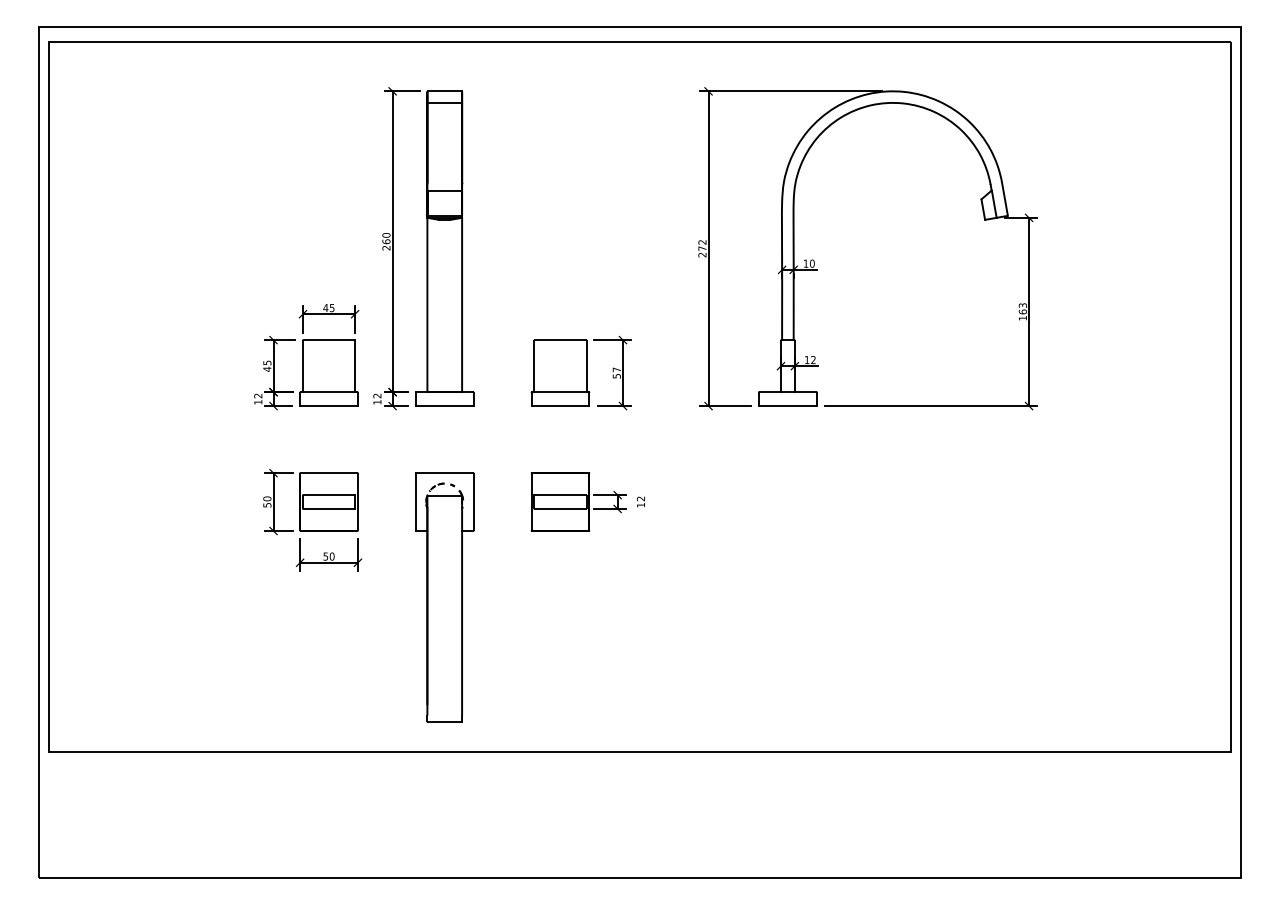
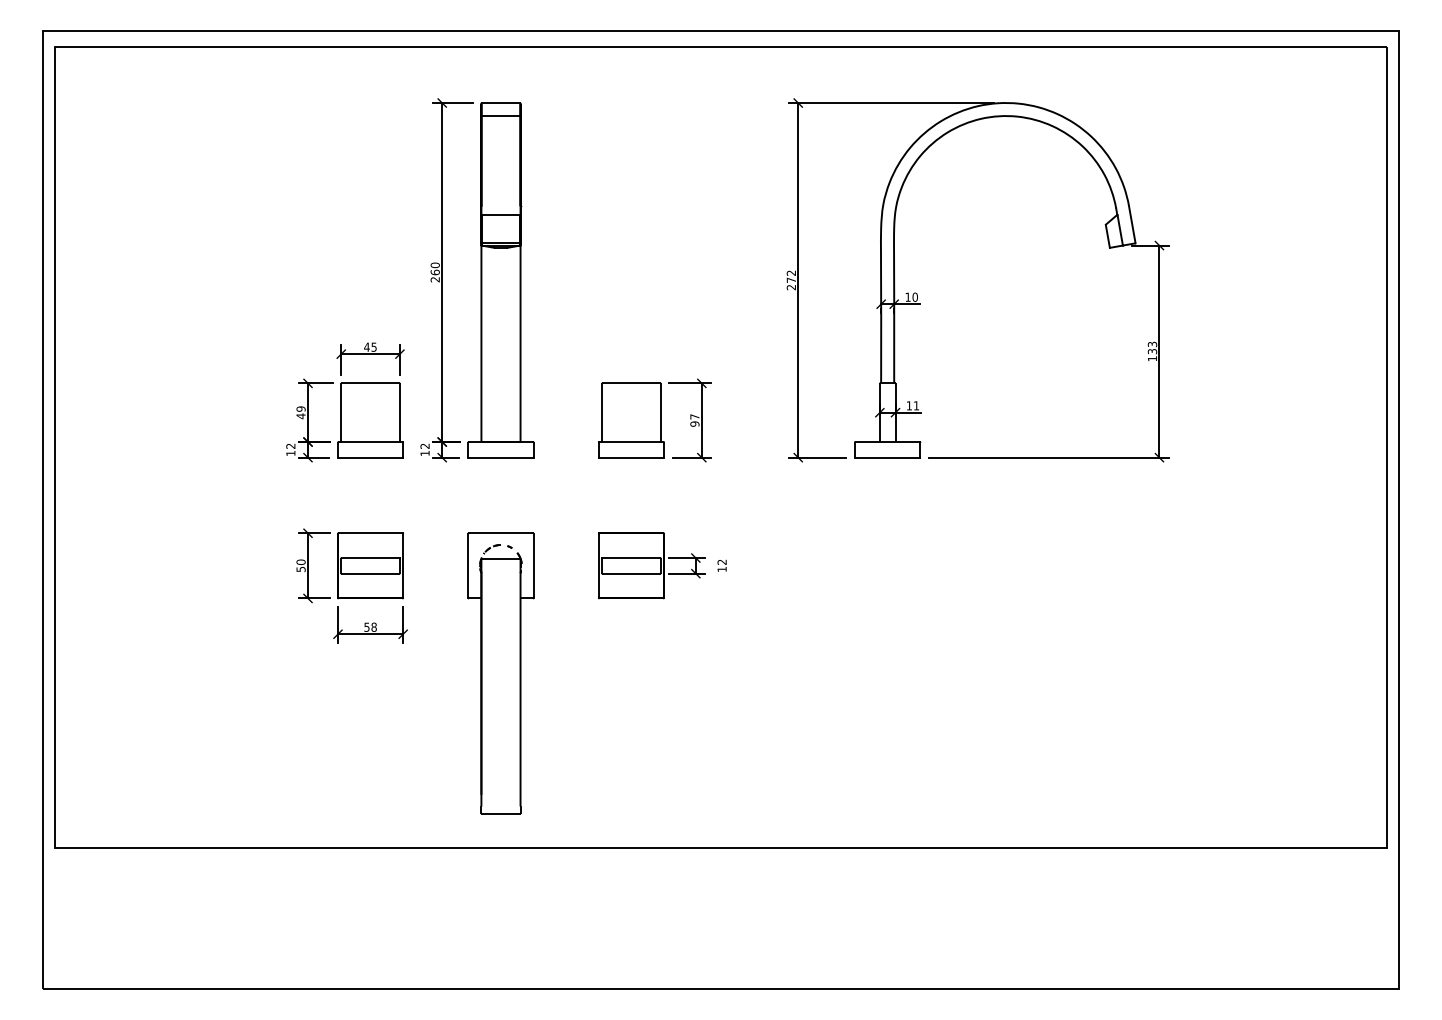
text: (1022, 311) -> (1152, 351), 163 -> 133
text: (812, 359) -> (915, 405), 12 -> 11
text: (266, 362) -> (300, 408), 45 -> 49
text: (616, 375) -> (694, 423), 57 -> 97
text: (331, 556) -> (373, 627), 50 -> 58

